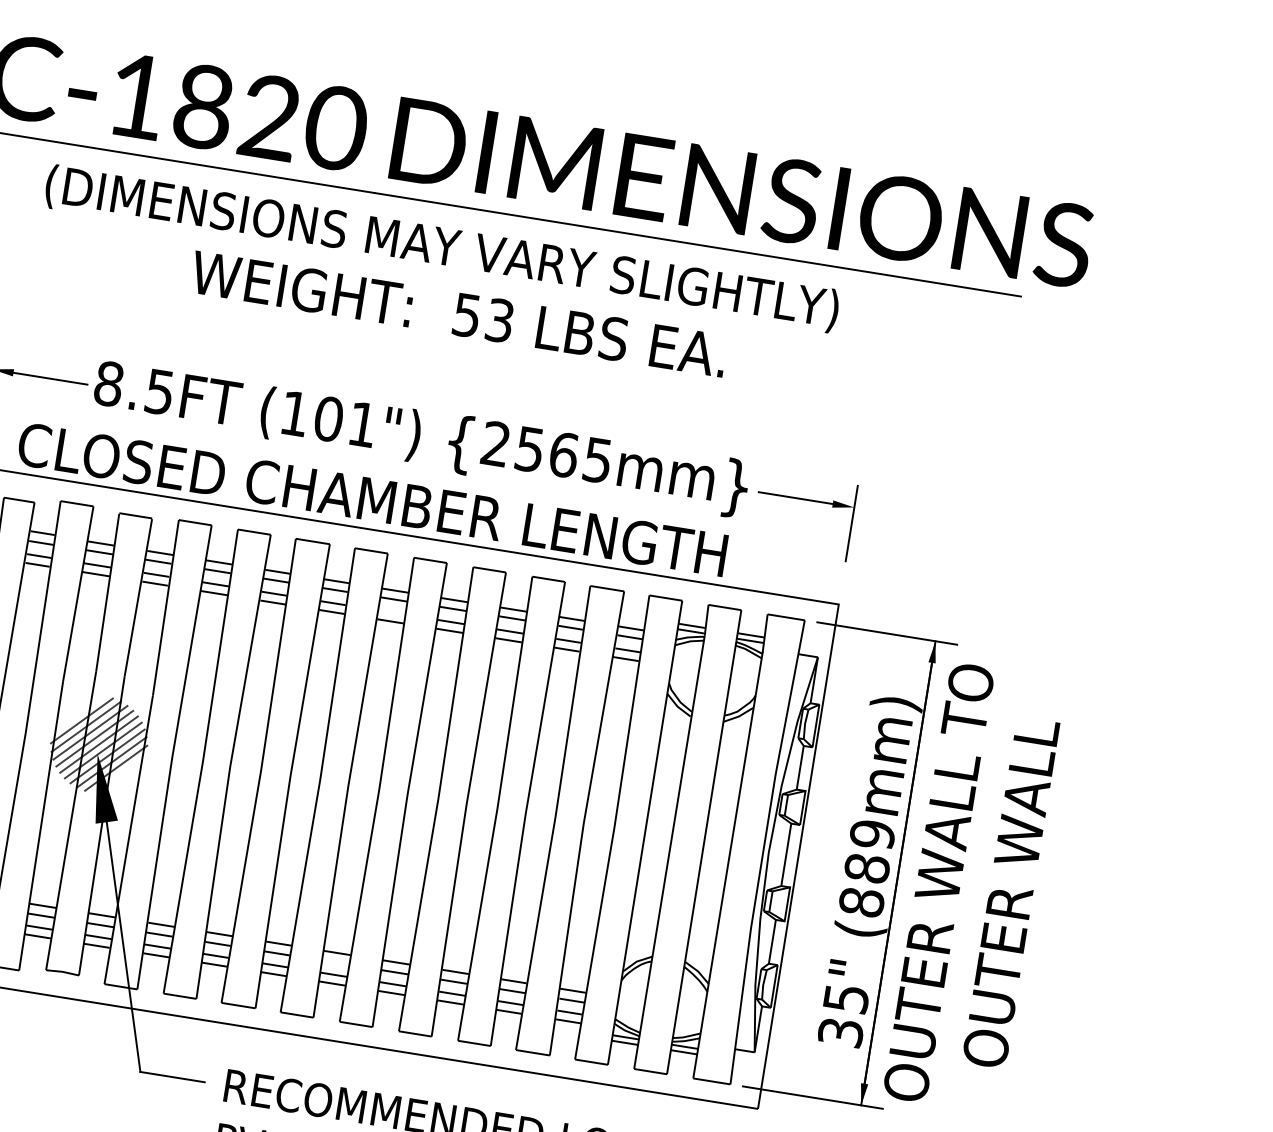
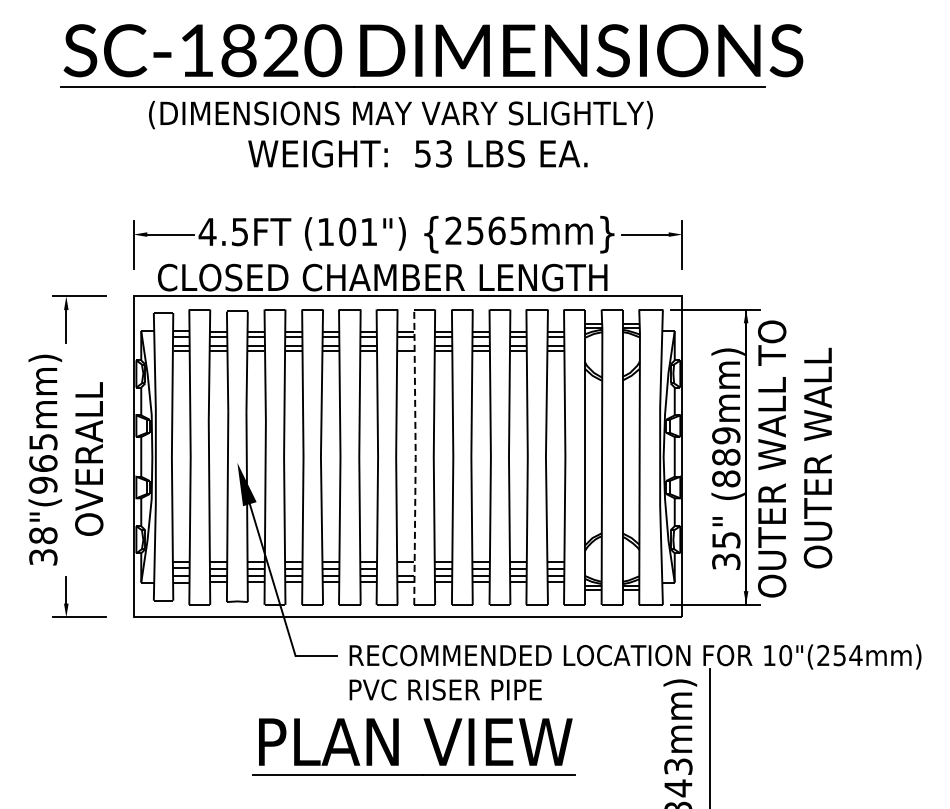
text: (108, 383) -> (207, 231), 8.5FT -> 4.5FT
hatch: (97, 743) -> (236, 456), removed
line: (378, 790) -> (415, 457), solid -> dashed

